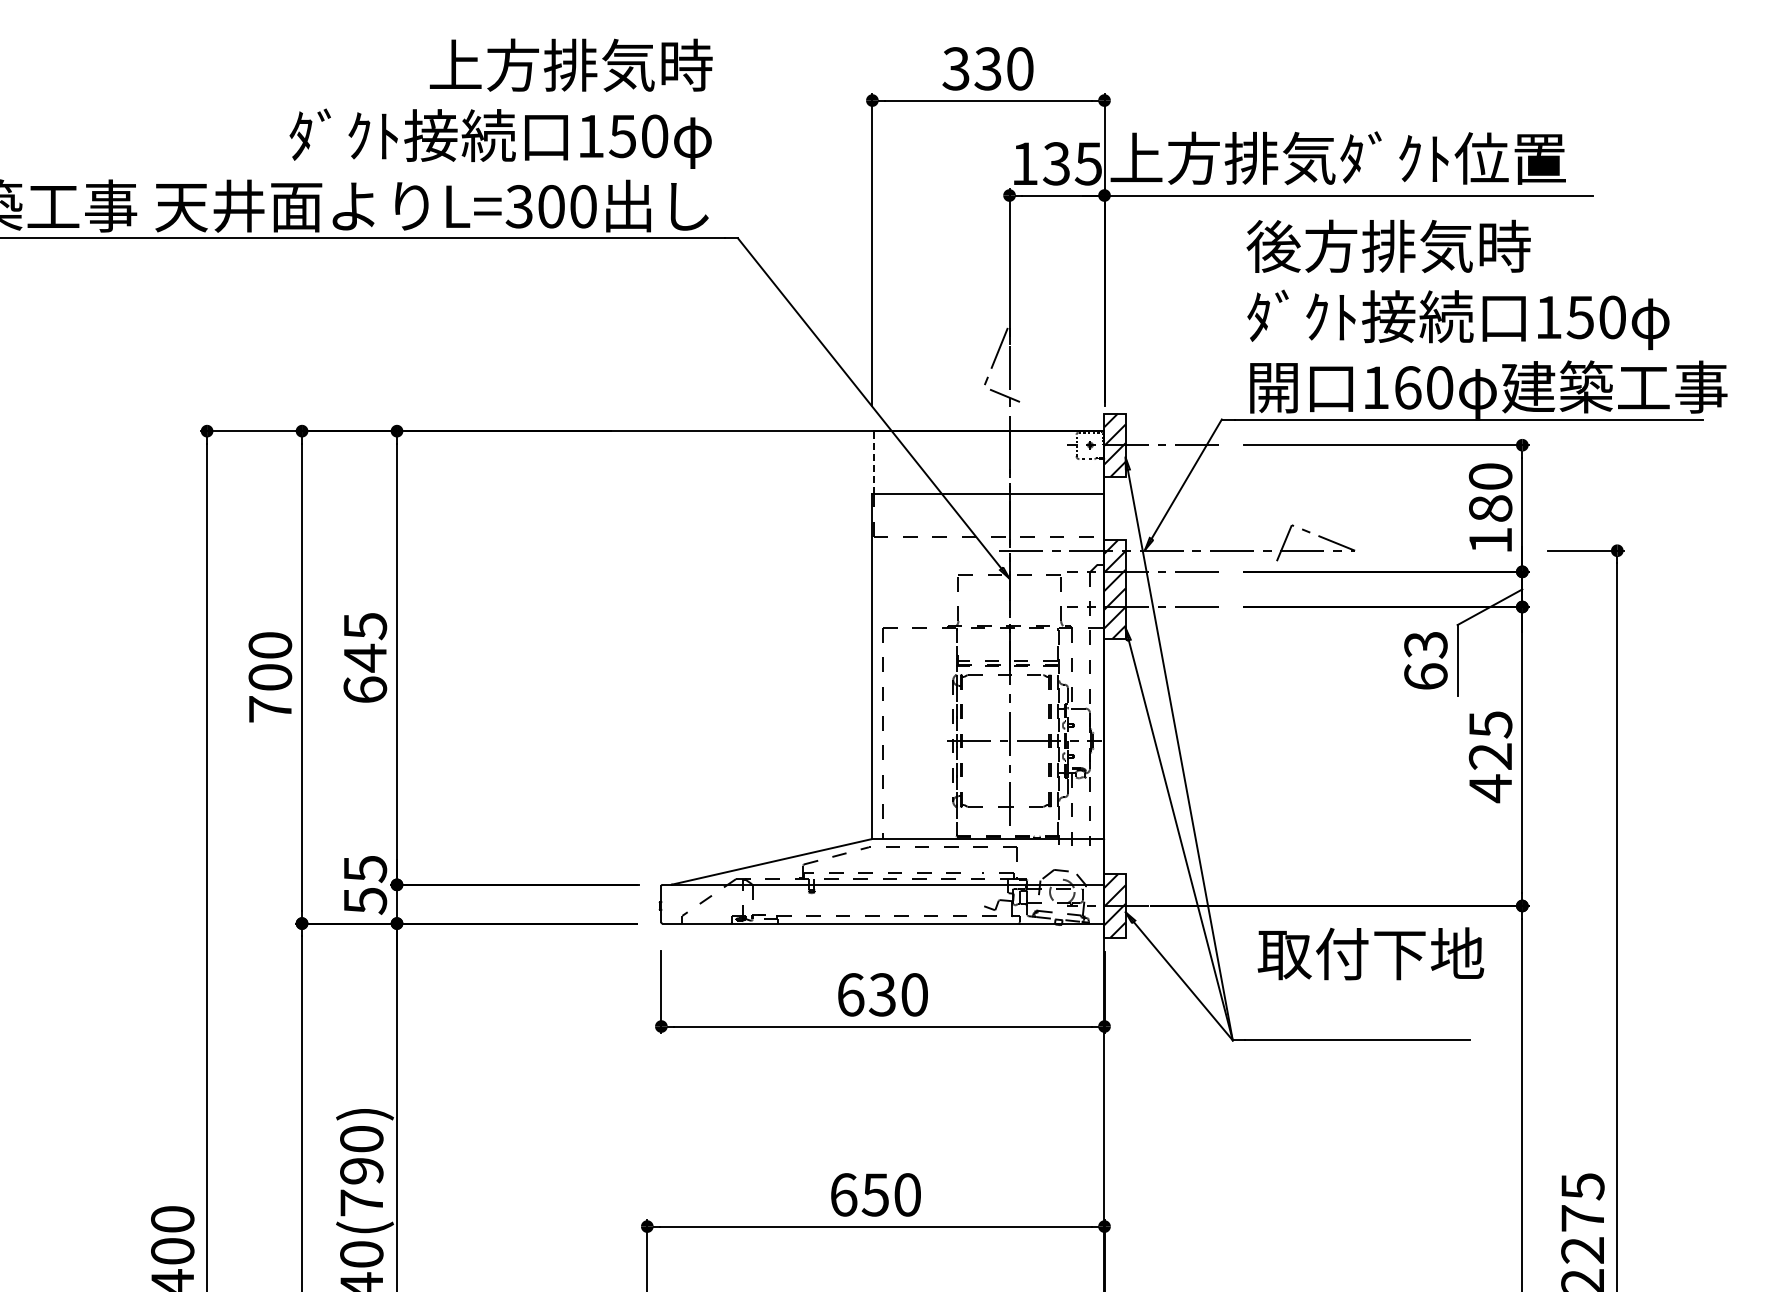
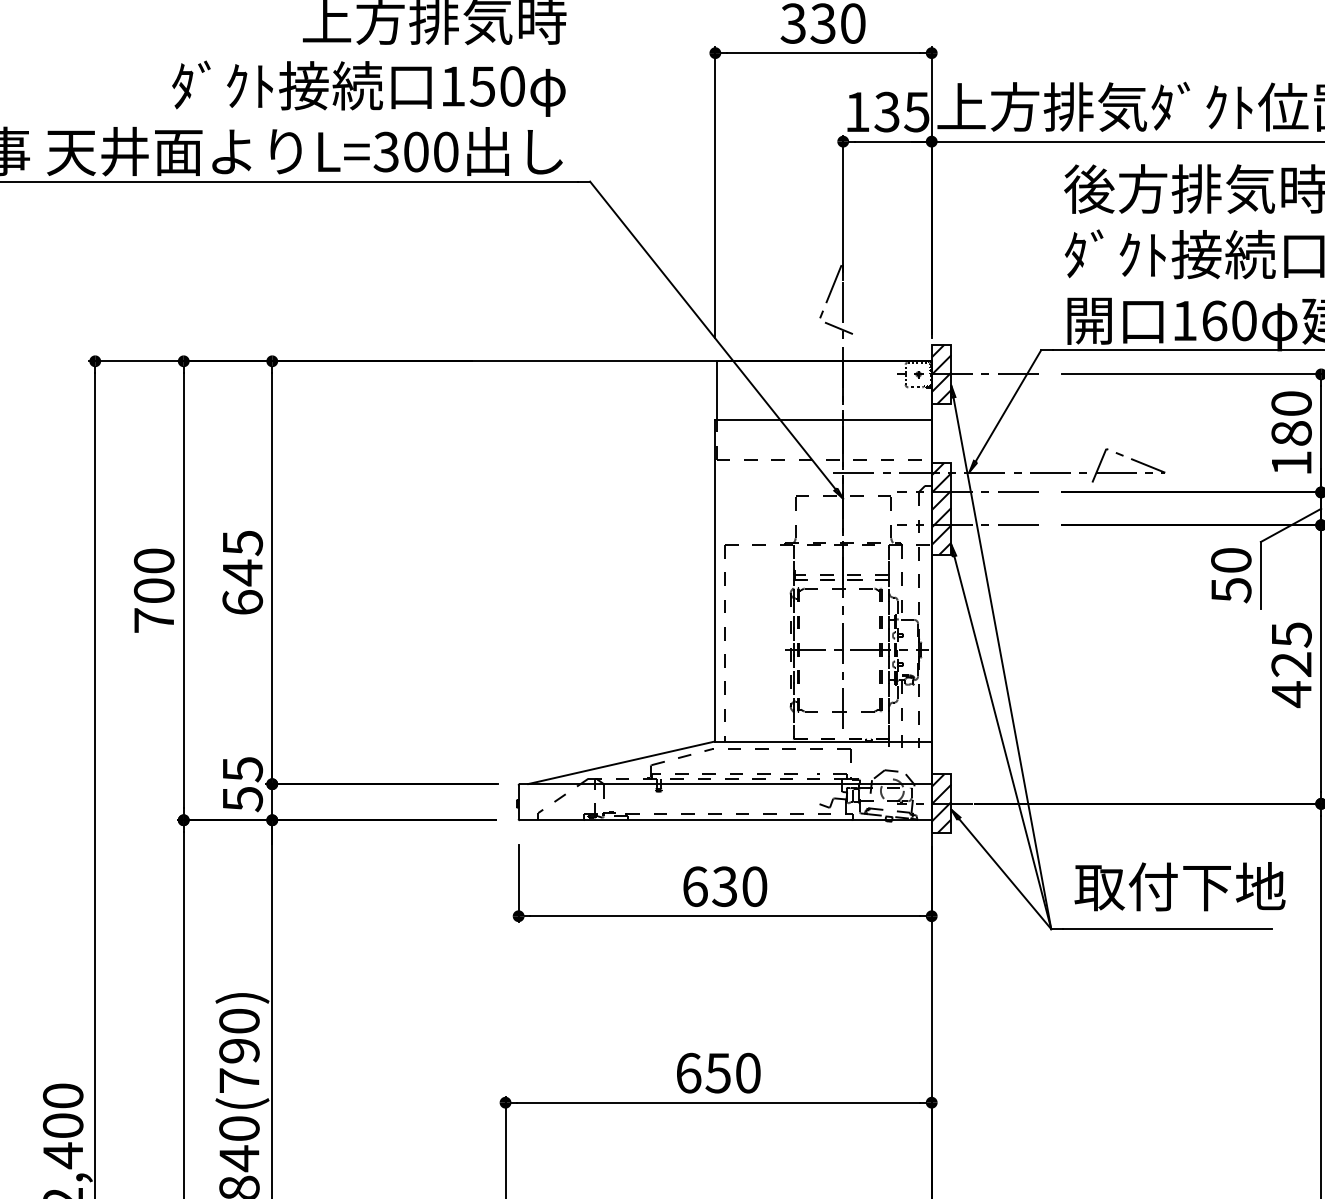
line: (873, 462) -> (716, 390), dashed -> solid
text: (1425, 660) -> (1230, 575), 63 -> 50
text: (1370, 953) -> (1179, 886), moved

